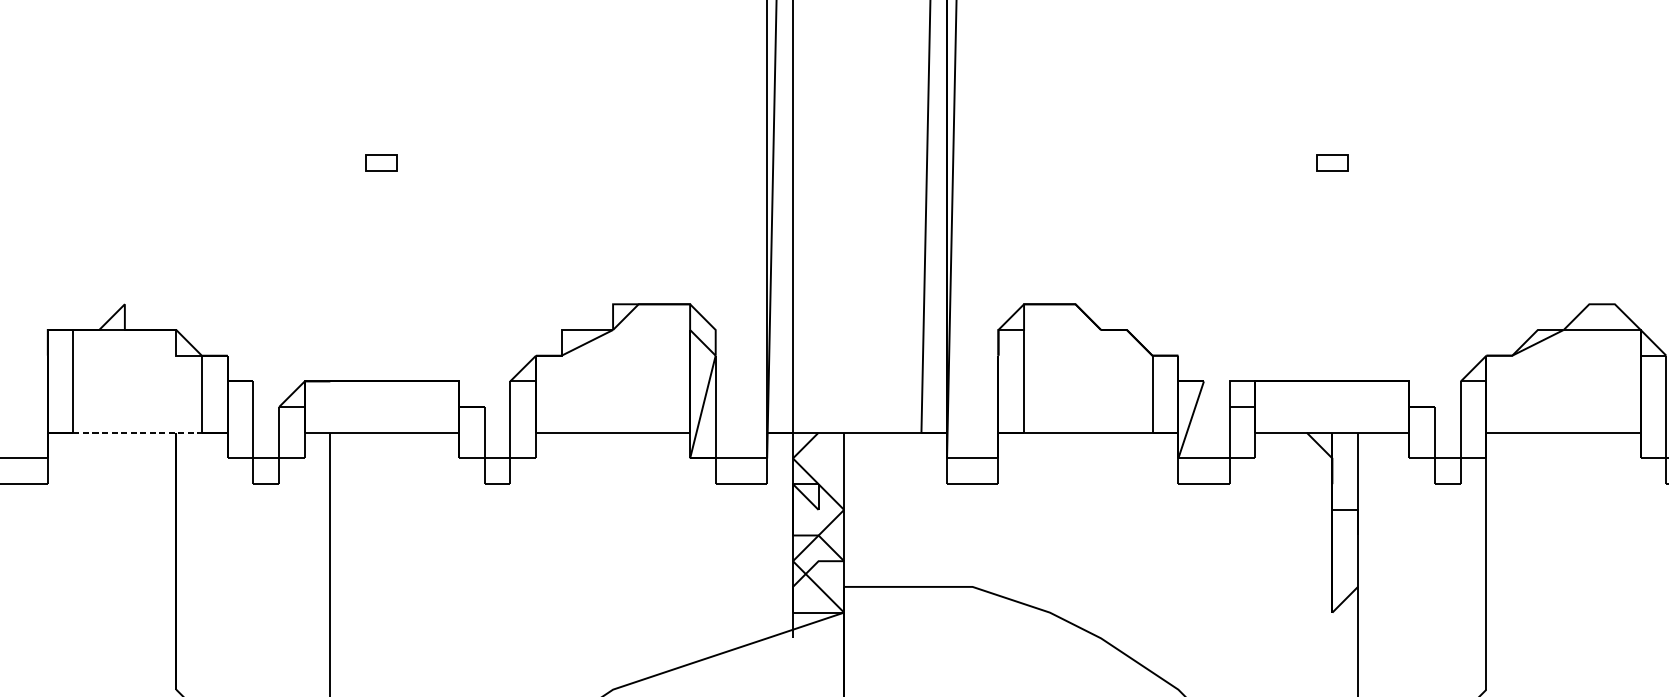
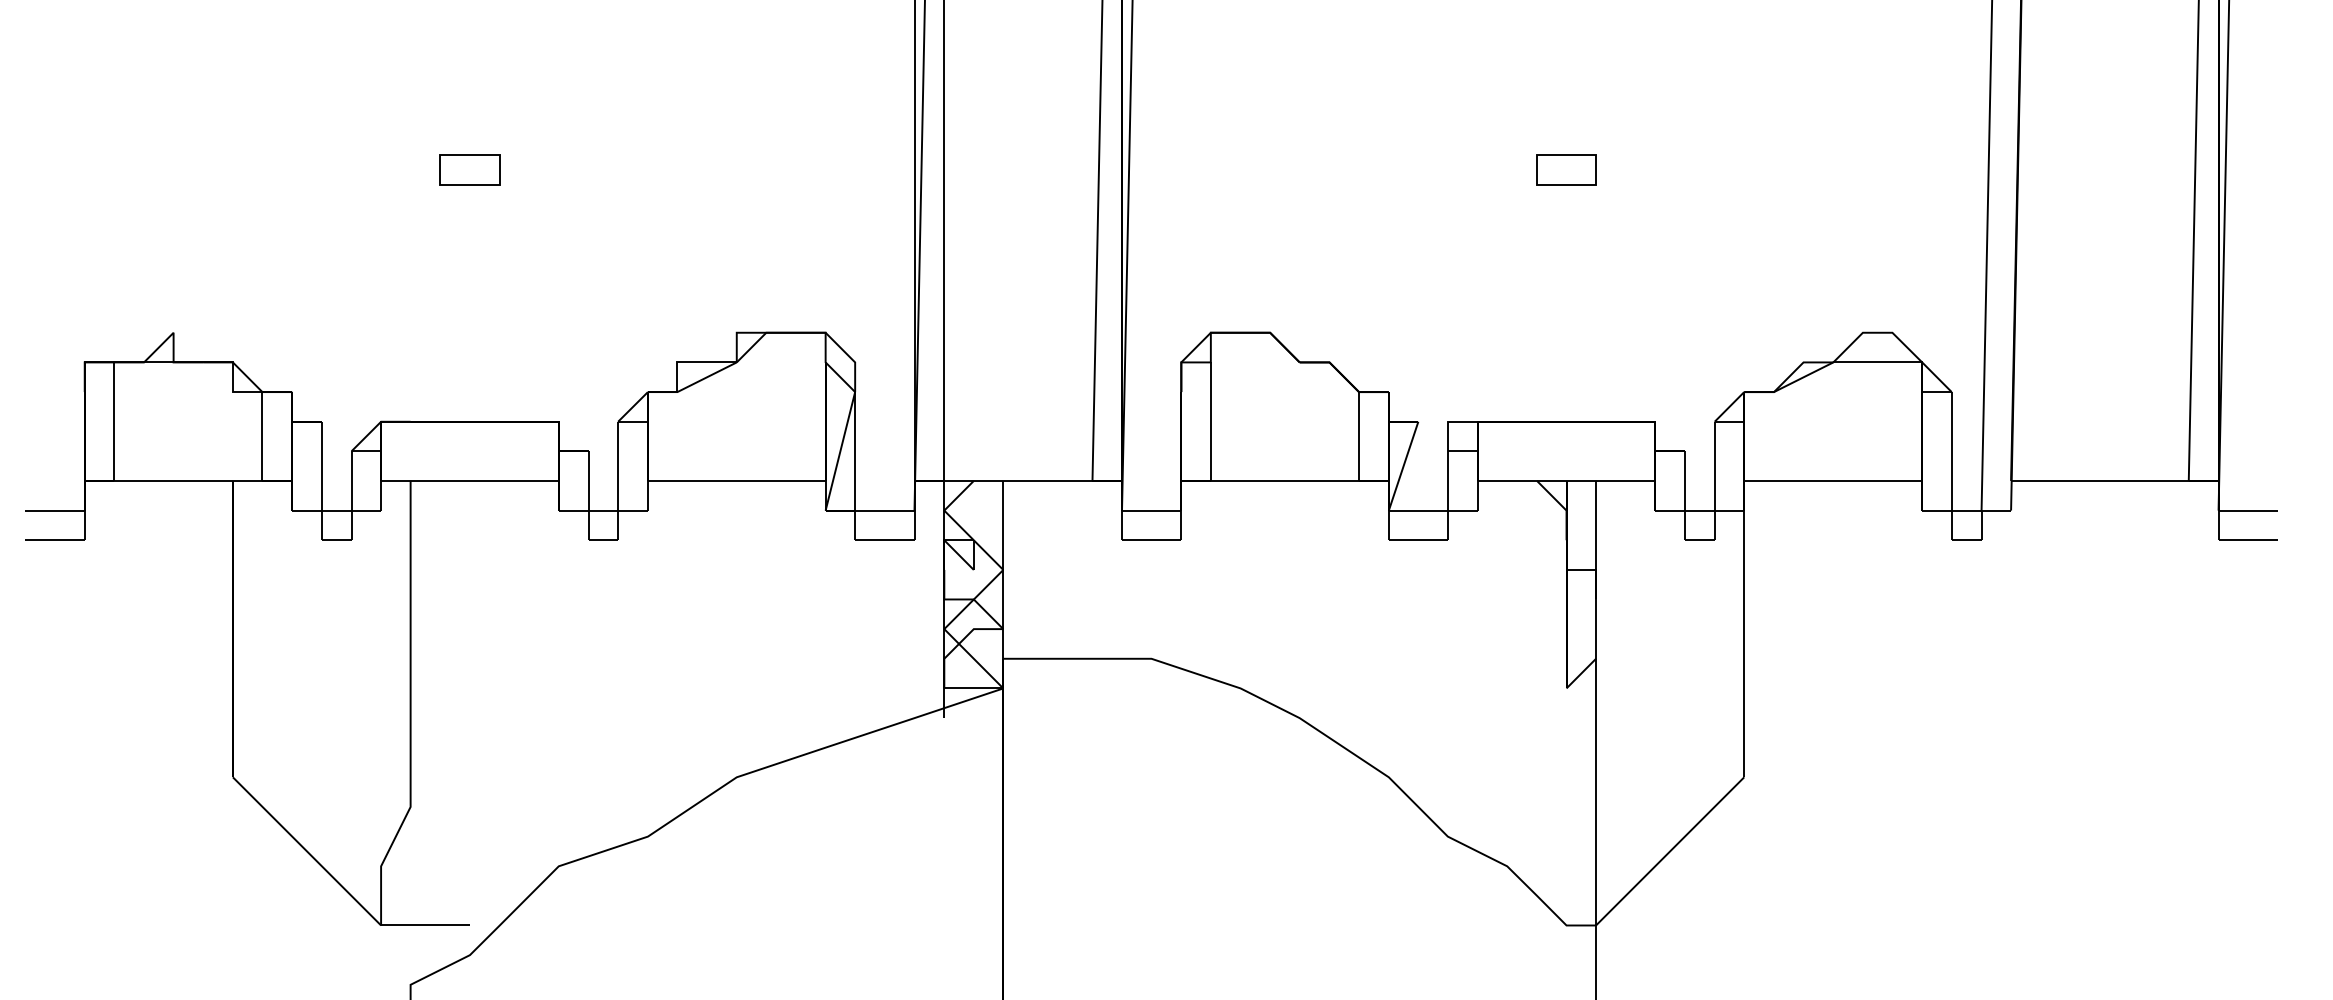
part: (381, 162) -> (469, 169), size x1.67
part: (1332, 162) -> (1566, 169), size x1.67
line: (137, 432) -> (188, 480), dashed -> solid

